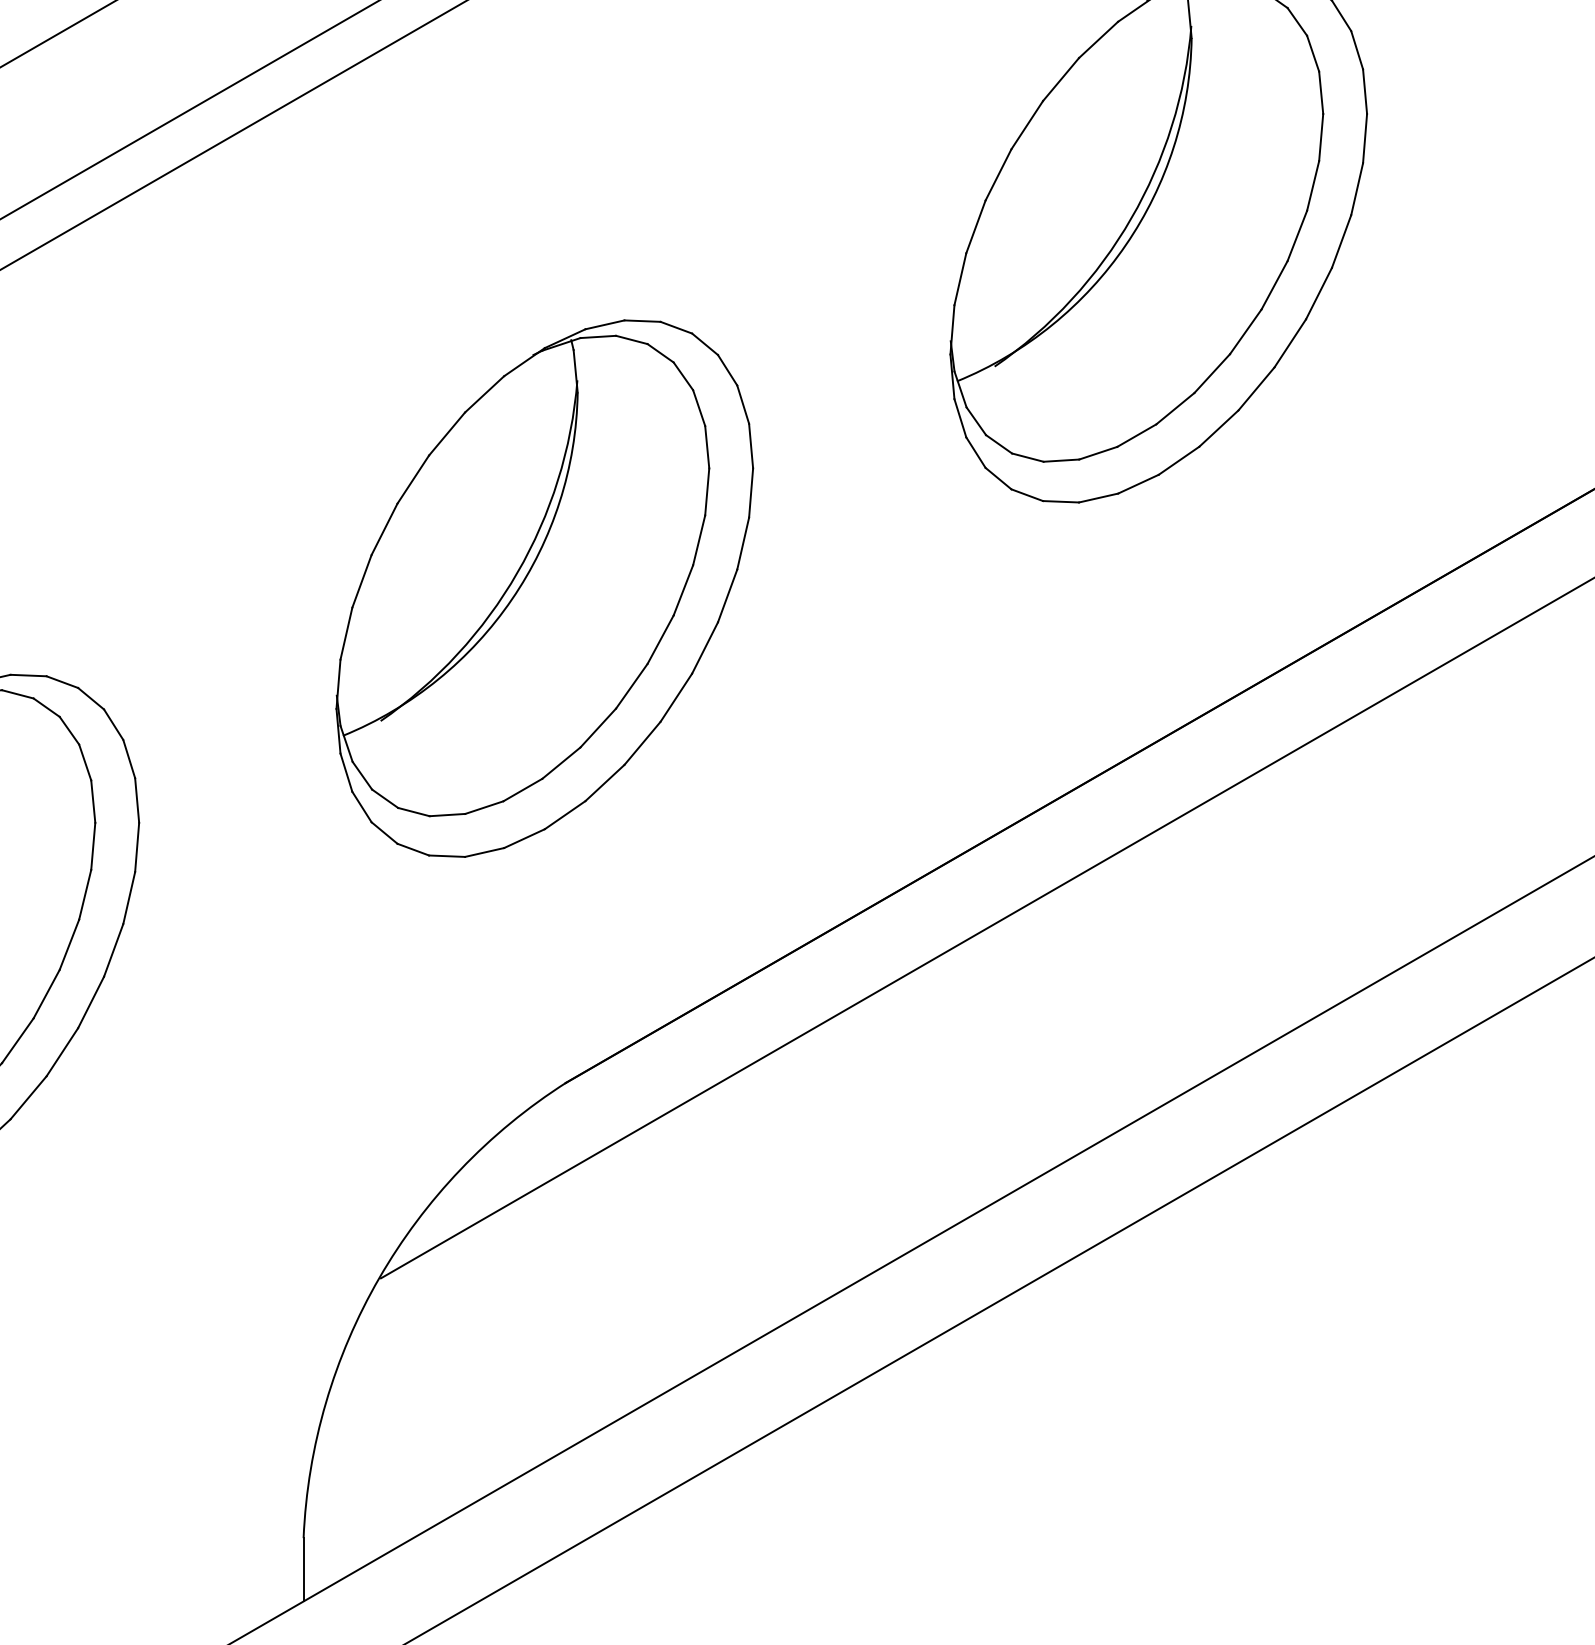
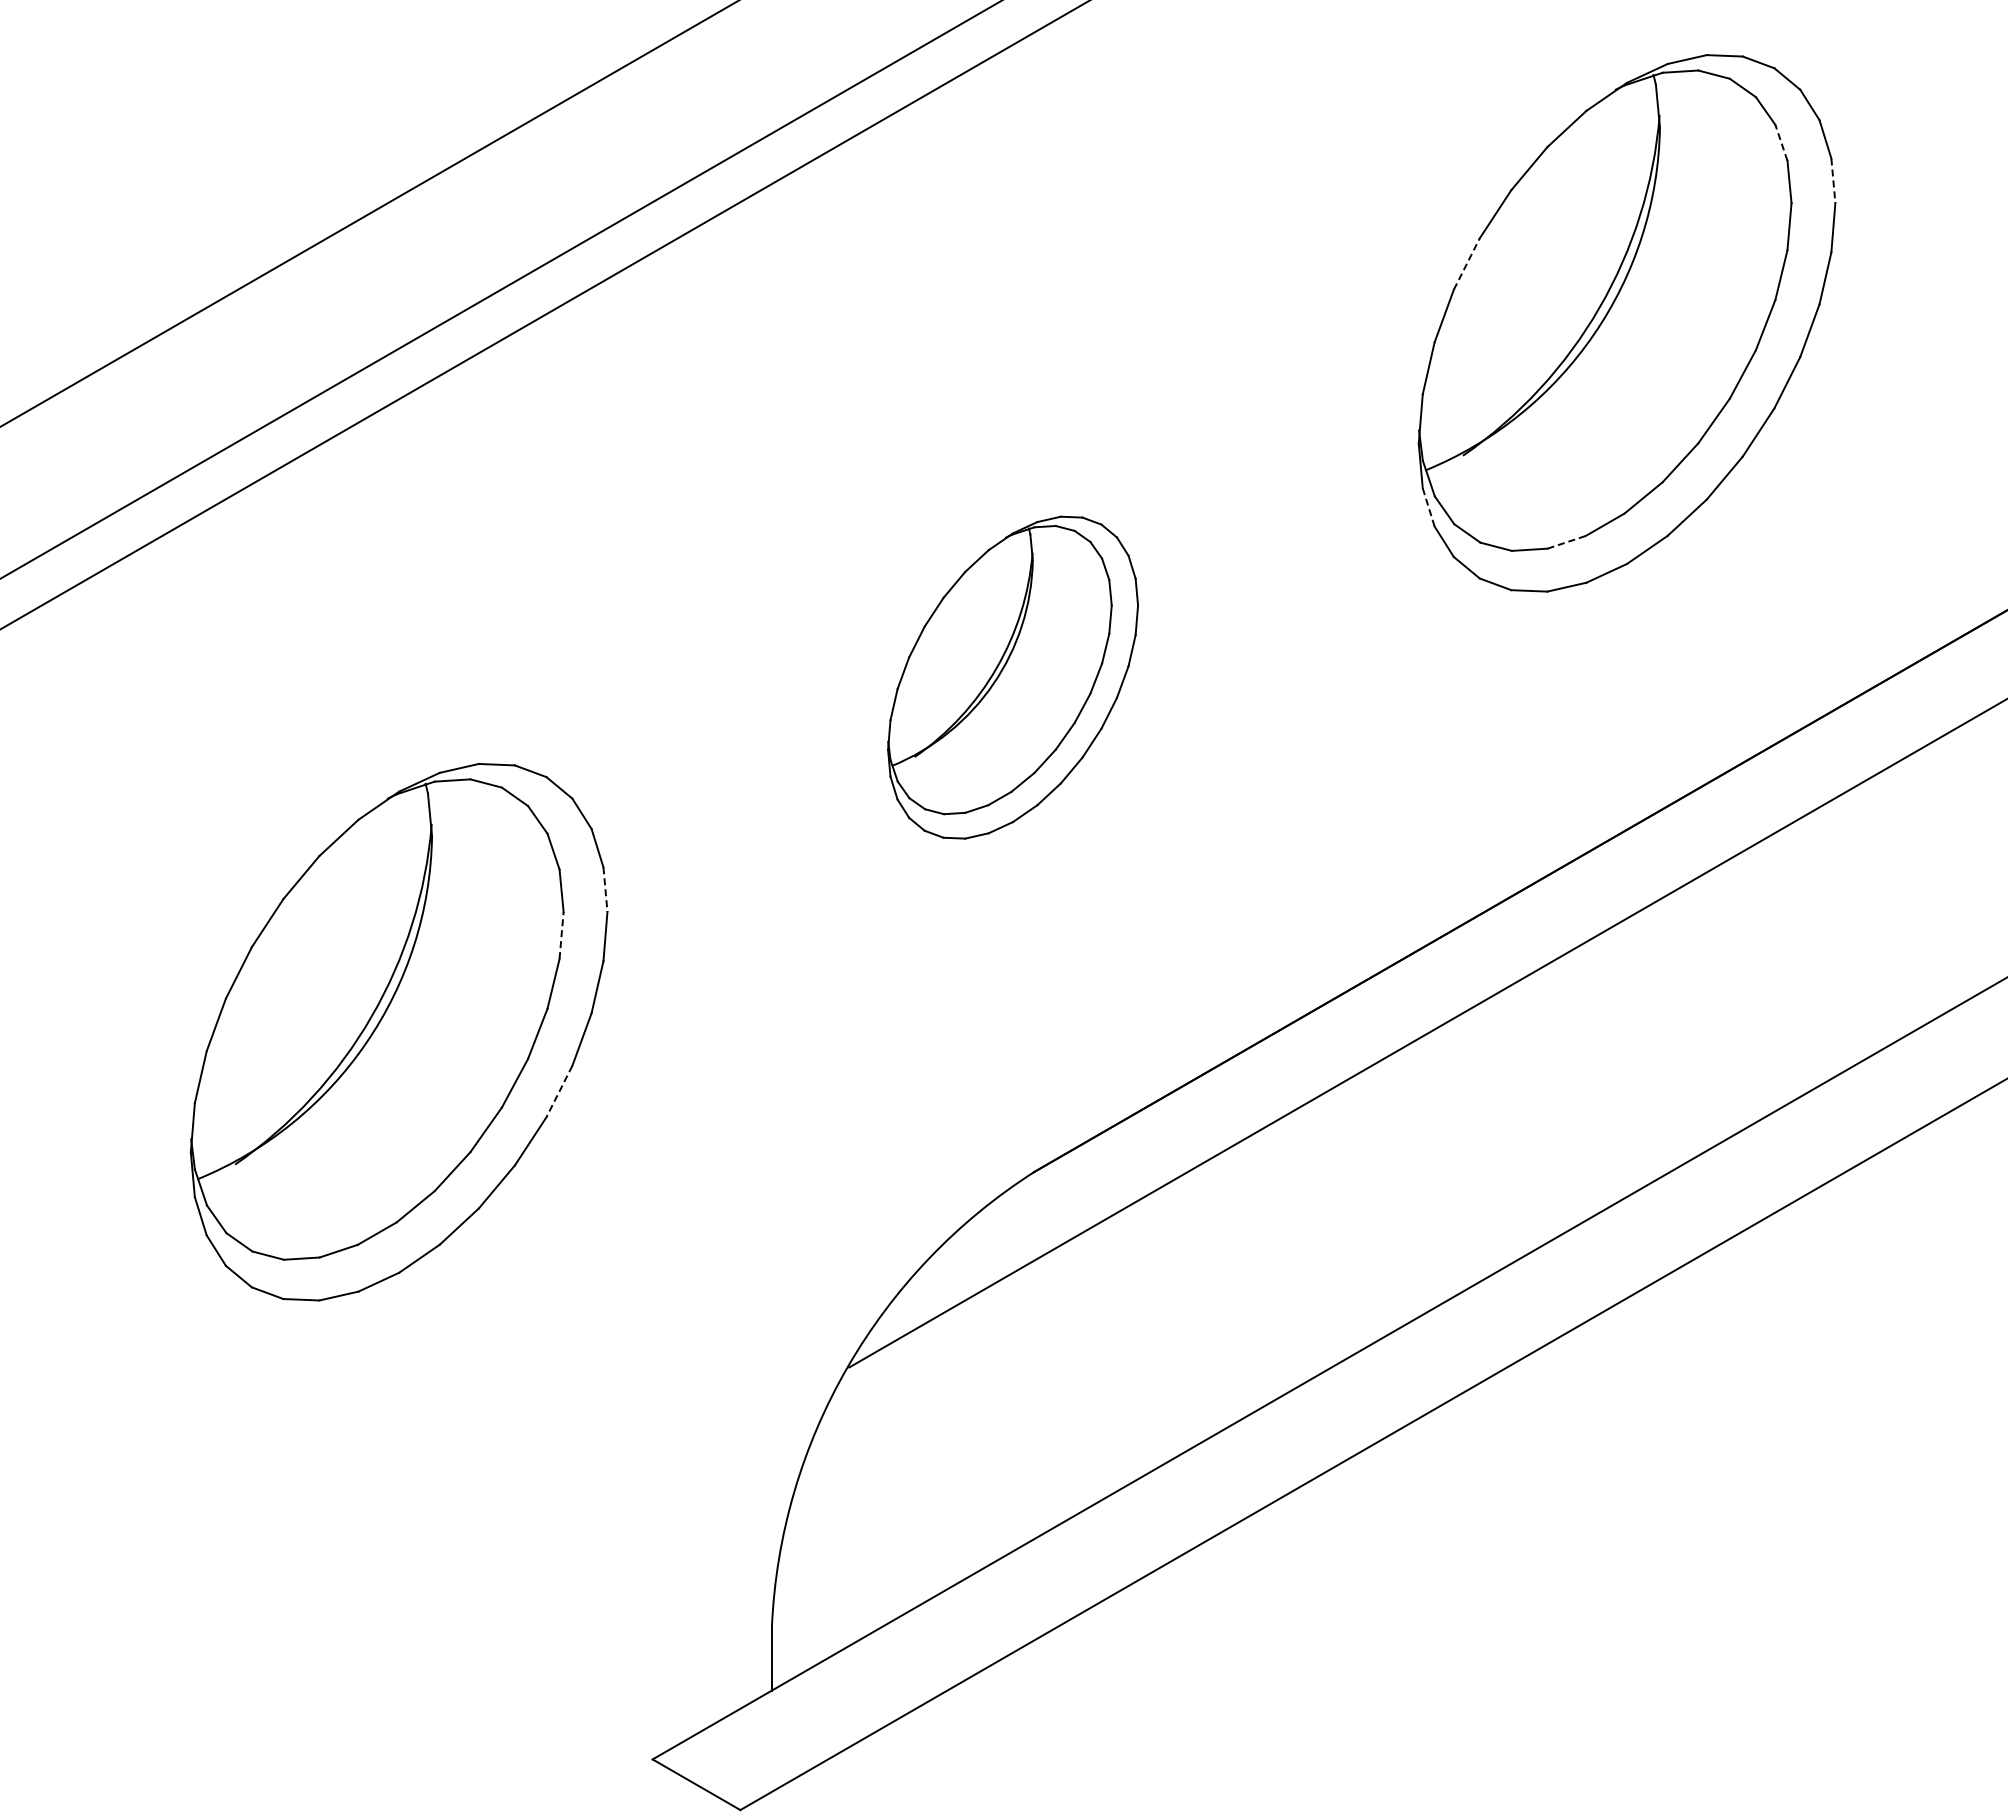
line: (1313, 53) -> (1781, 142), solid -> dashed
line: (1365, 92) -> (1833, 181), solid -> dashed
line: (998, 175) -> (1466, 264), solid -> dashed
line: (960, 417) -> (1428, 506), solid -> dashed
line: (1099, 453) -> (1567, 542), solid -> dashed
part: (544, 588) -> (1012, 677), size x0.6
line: (137, 801) -> (605, 890), solid -> dashed
line: (93, 846) -> (561, 935), solid -> dashed
line: (91, 1002) -> (559, 1091), solid -> dashed

